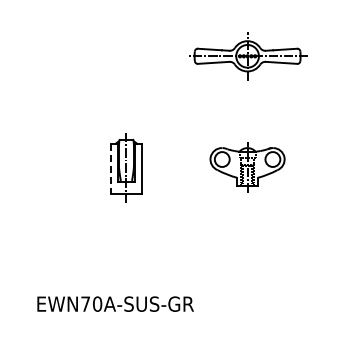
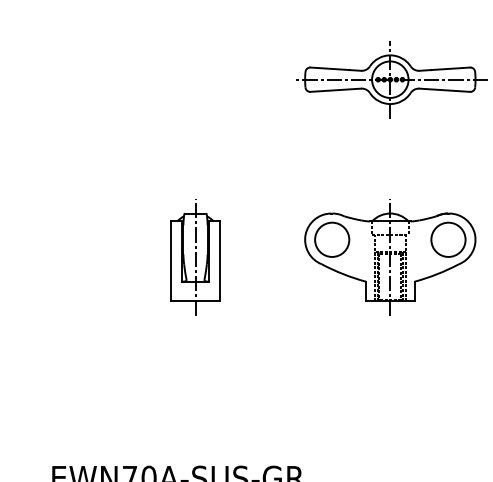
part: (247, 167) -> (390, 258), size x1.43
line: (111, 169) -> (171, 261), dashed -> solid

